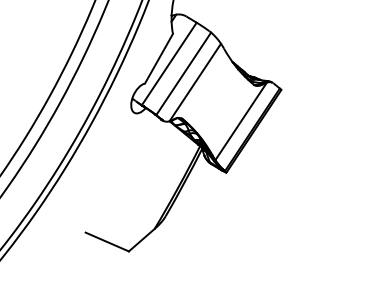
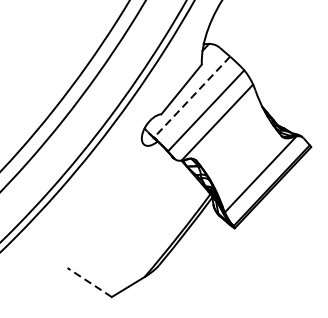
line: (169, 64) -> (192, 97), solid -> dashed
line: (107, 242) -> (89, 283), solid -> dashed

